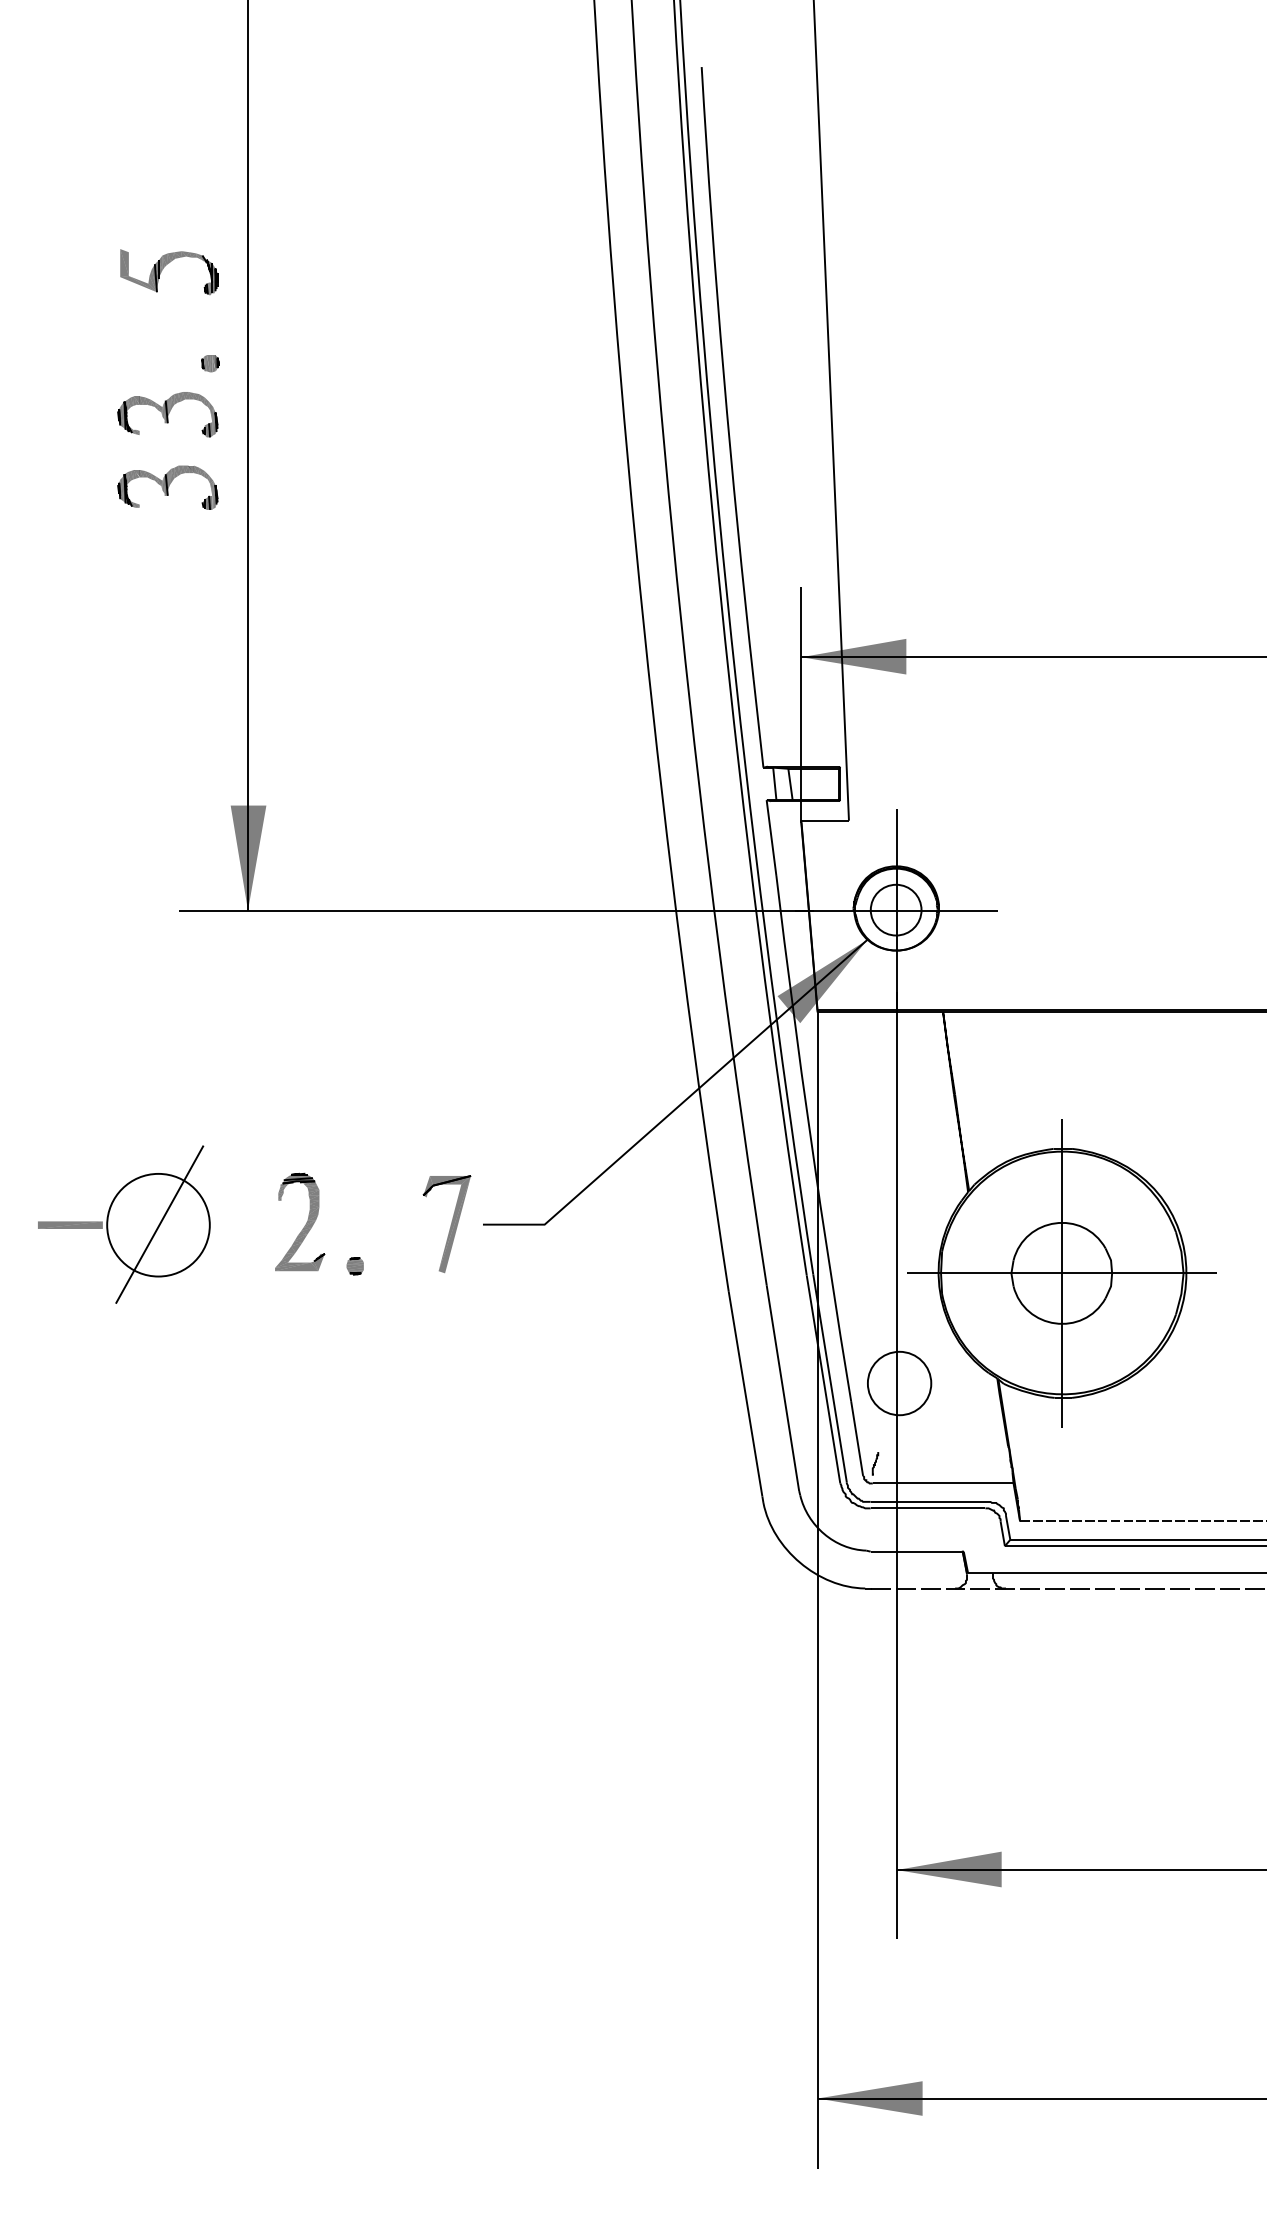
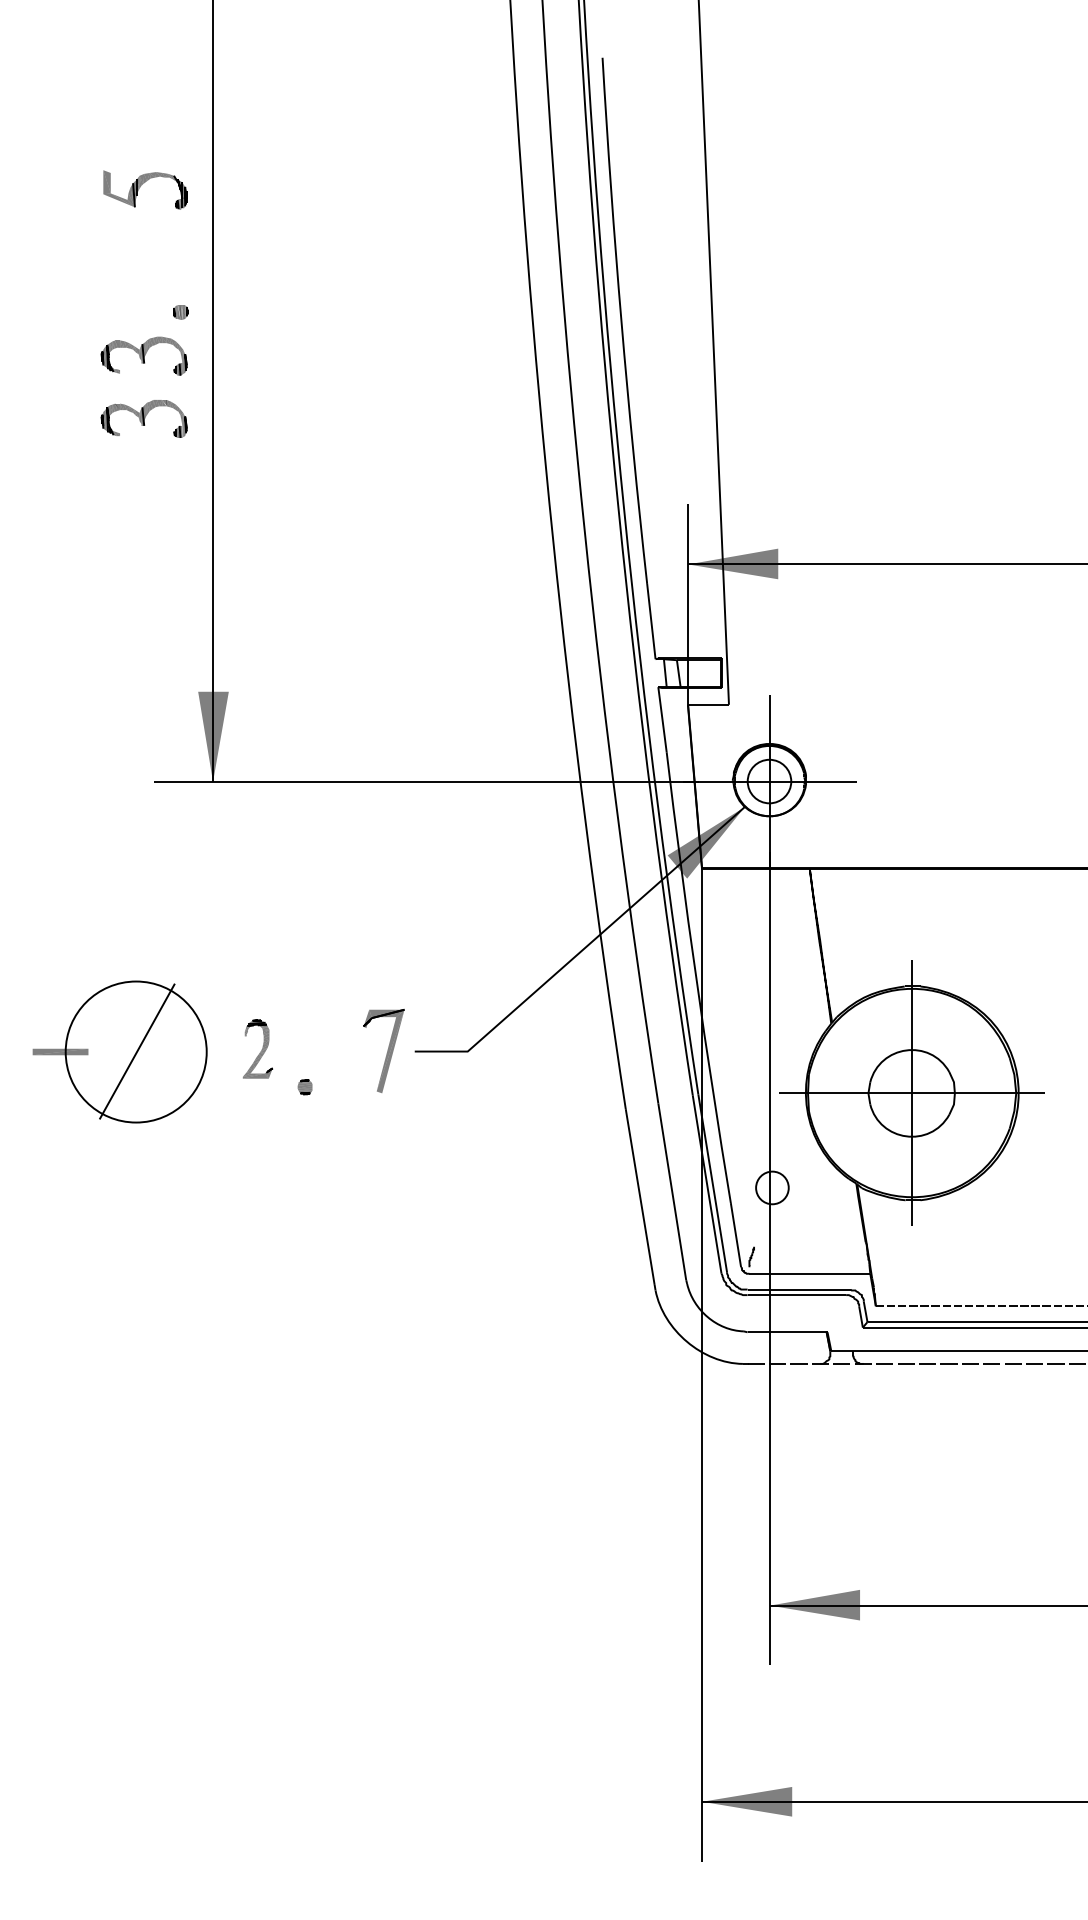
part: (164, 267) -> (141, 186), moved
part: (300, 1221) -> (258, 1048), size x0.7
circle: (158, 1224) -> (136, 1051), size x1.6
circle: (899, 1383) -> (772, 1187), size x0.6

